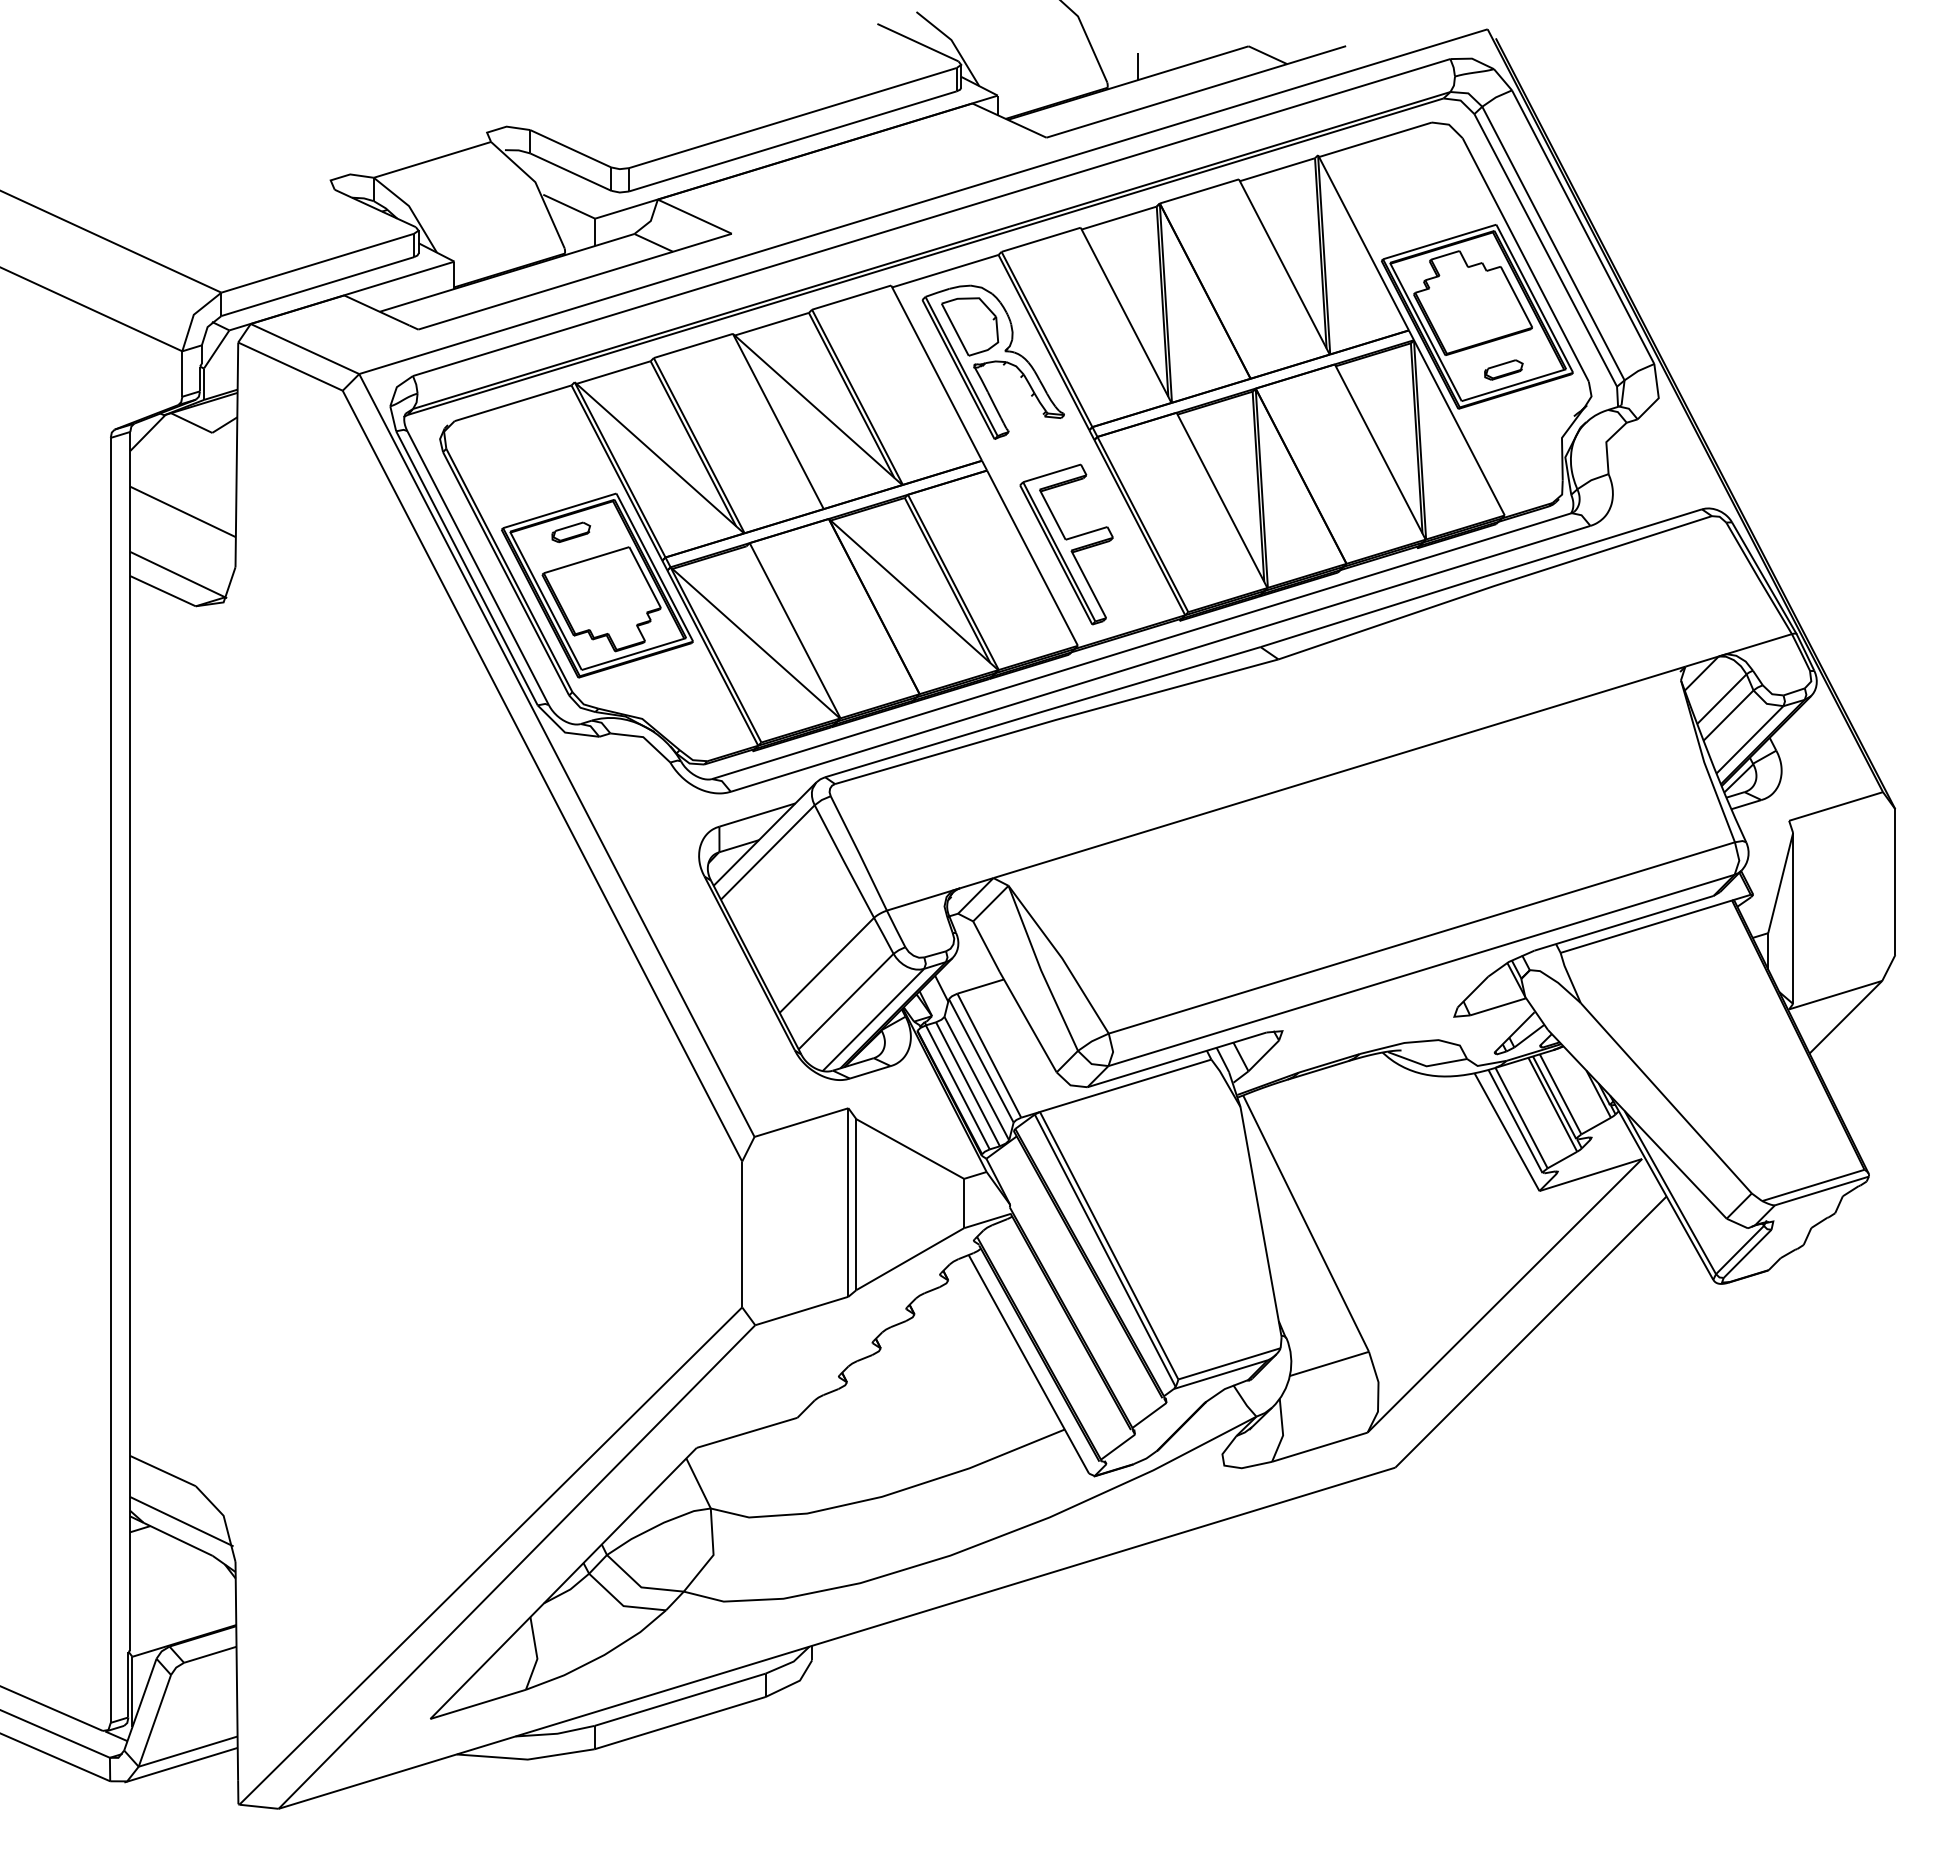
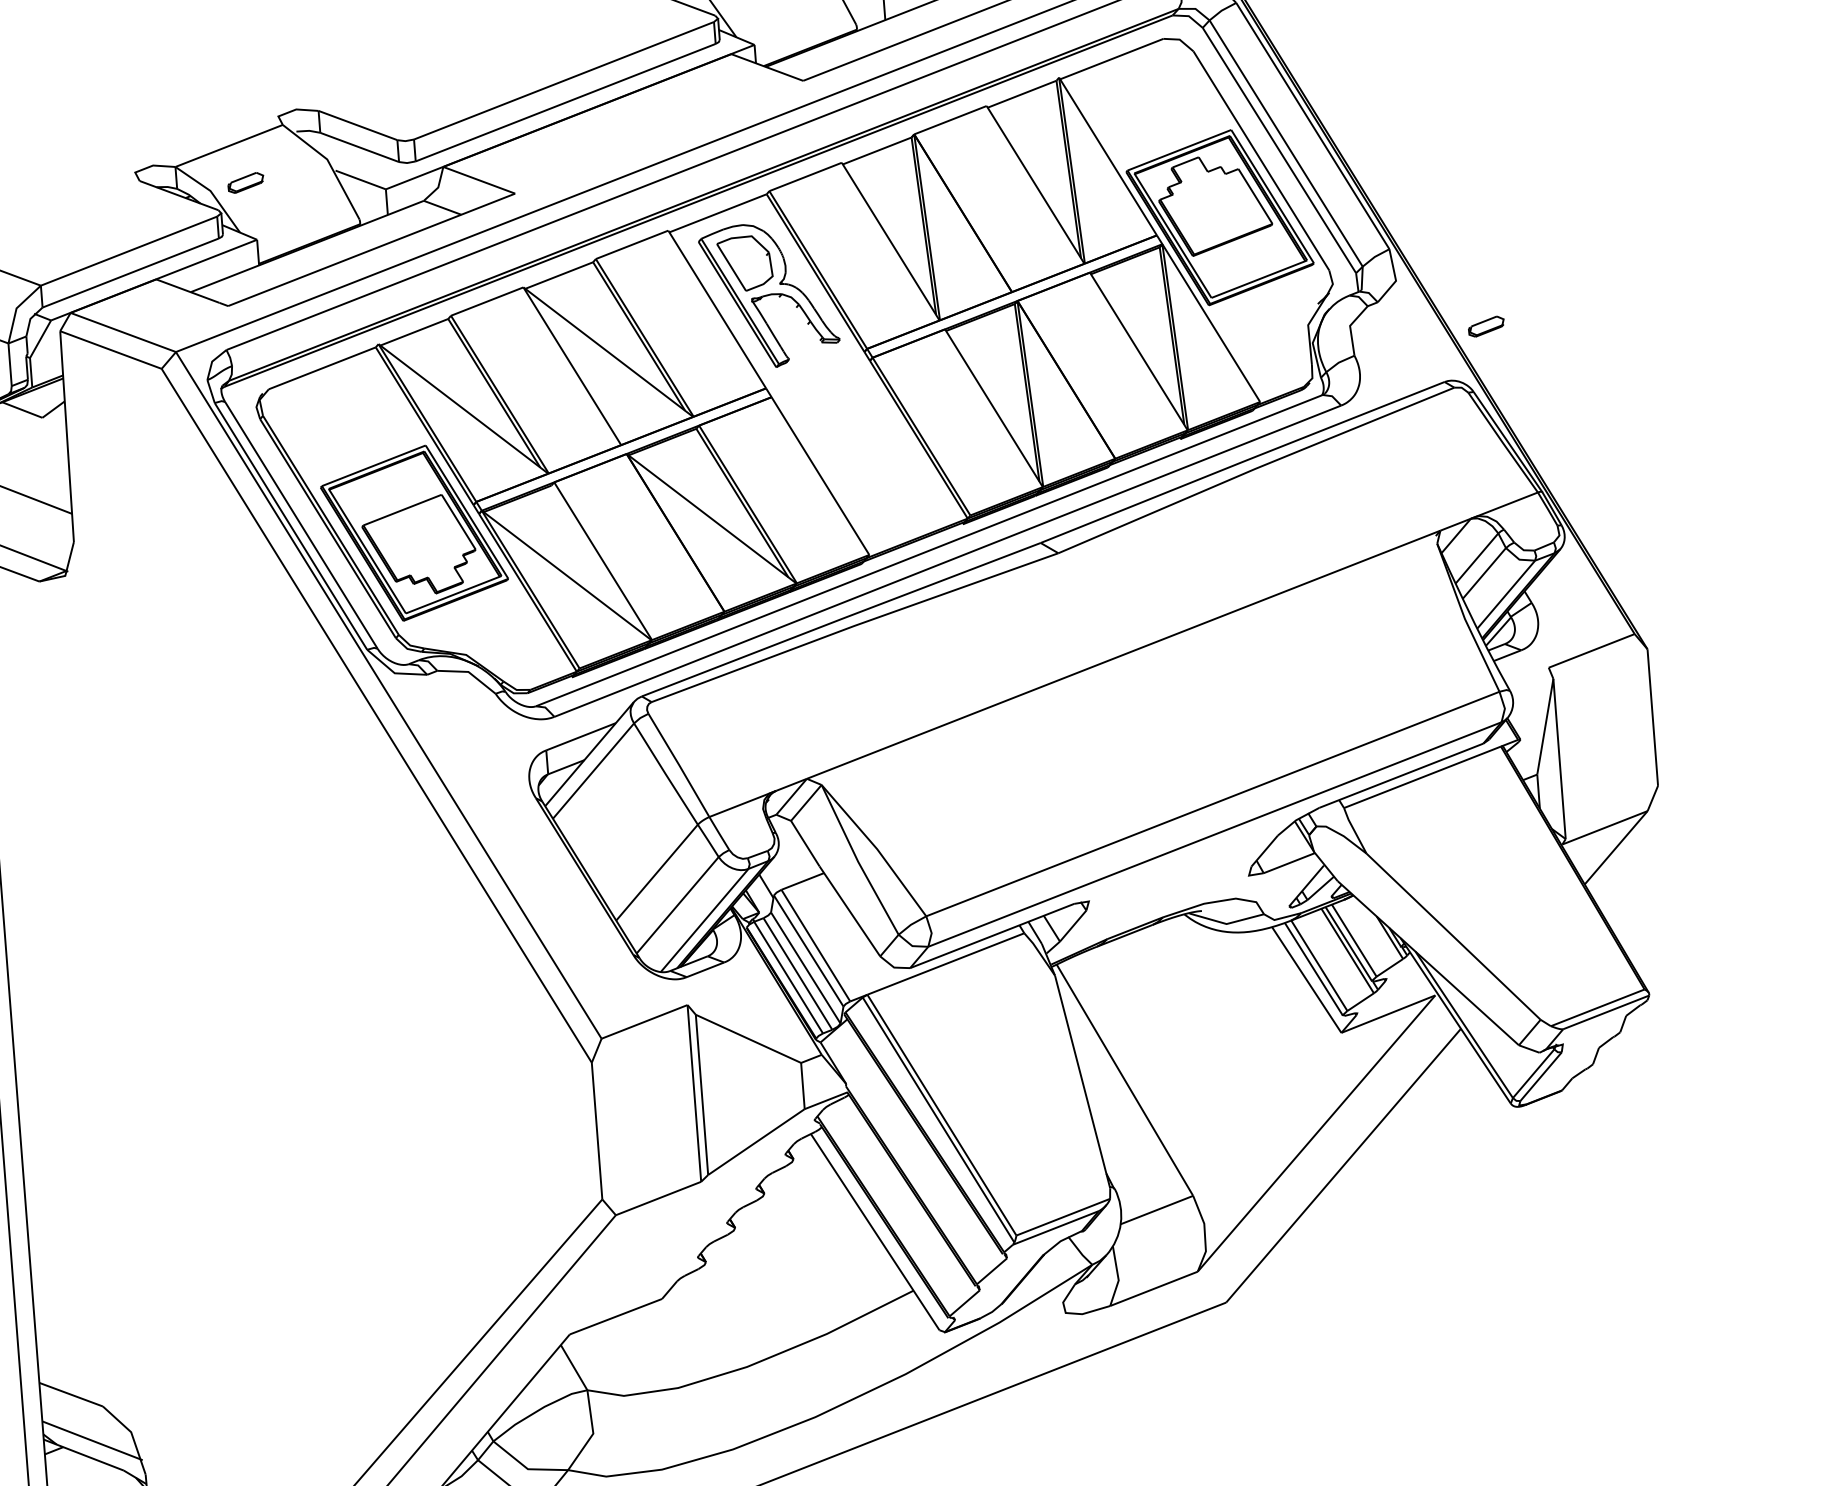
part: (1503, 369) -> (1486, 326), moved
part: (571, 532) -> (246, 182), moved
part: (1066, 544) -> (851, 460), removed

